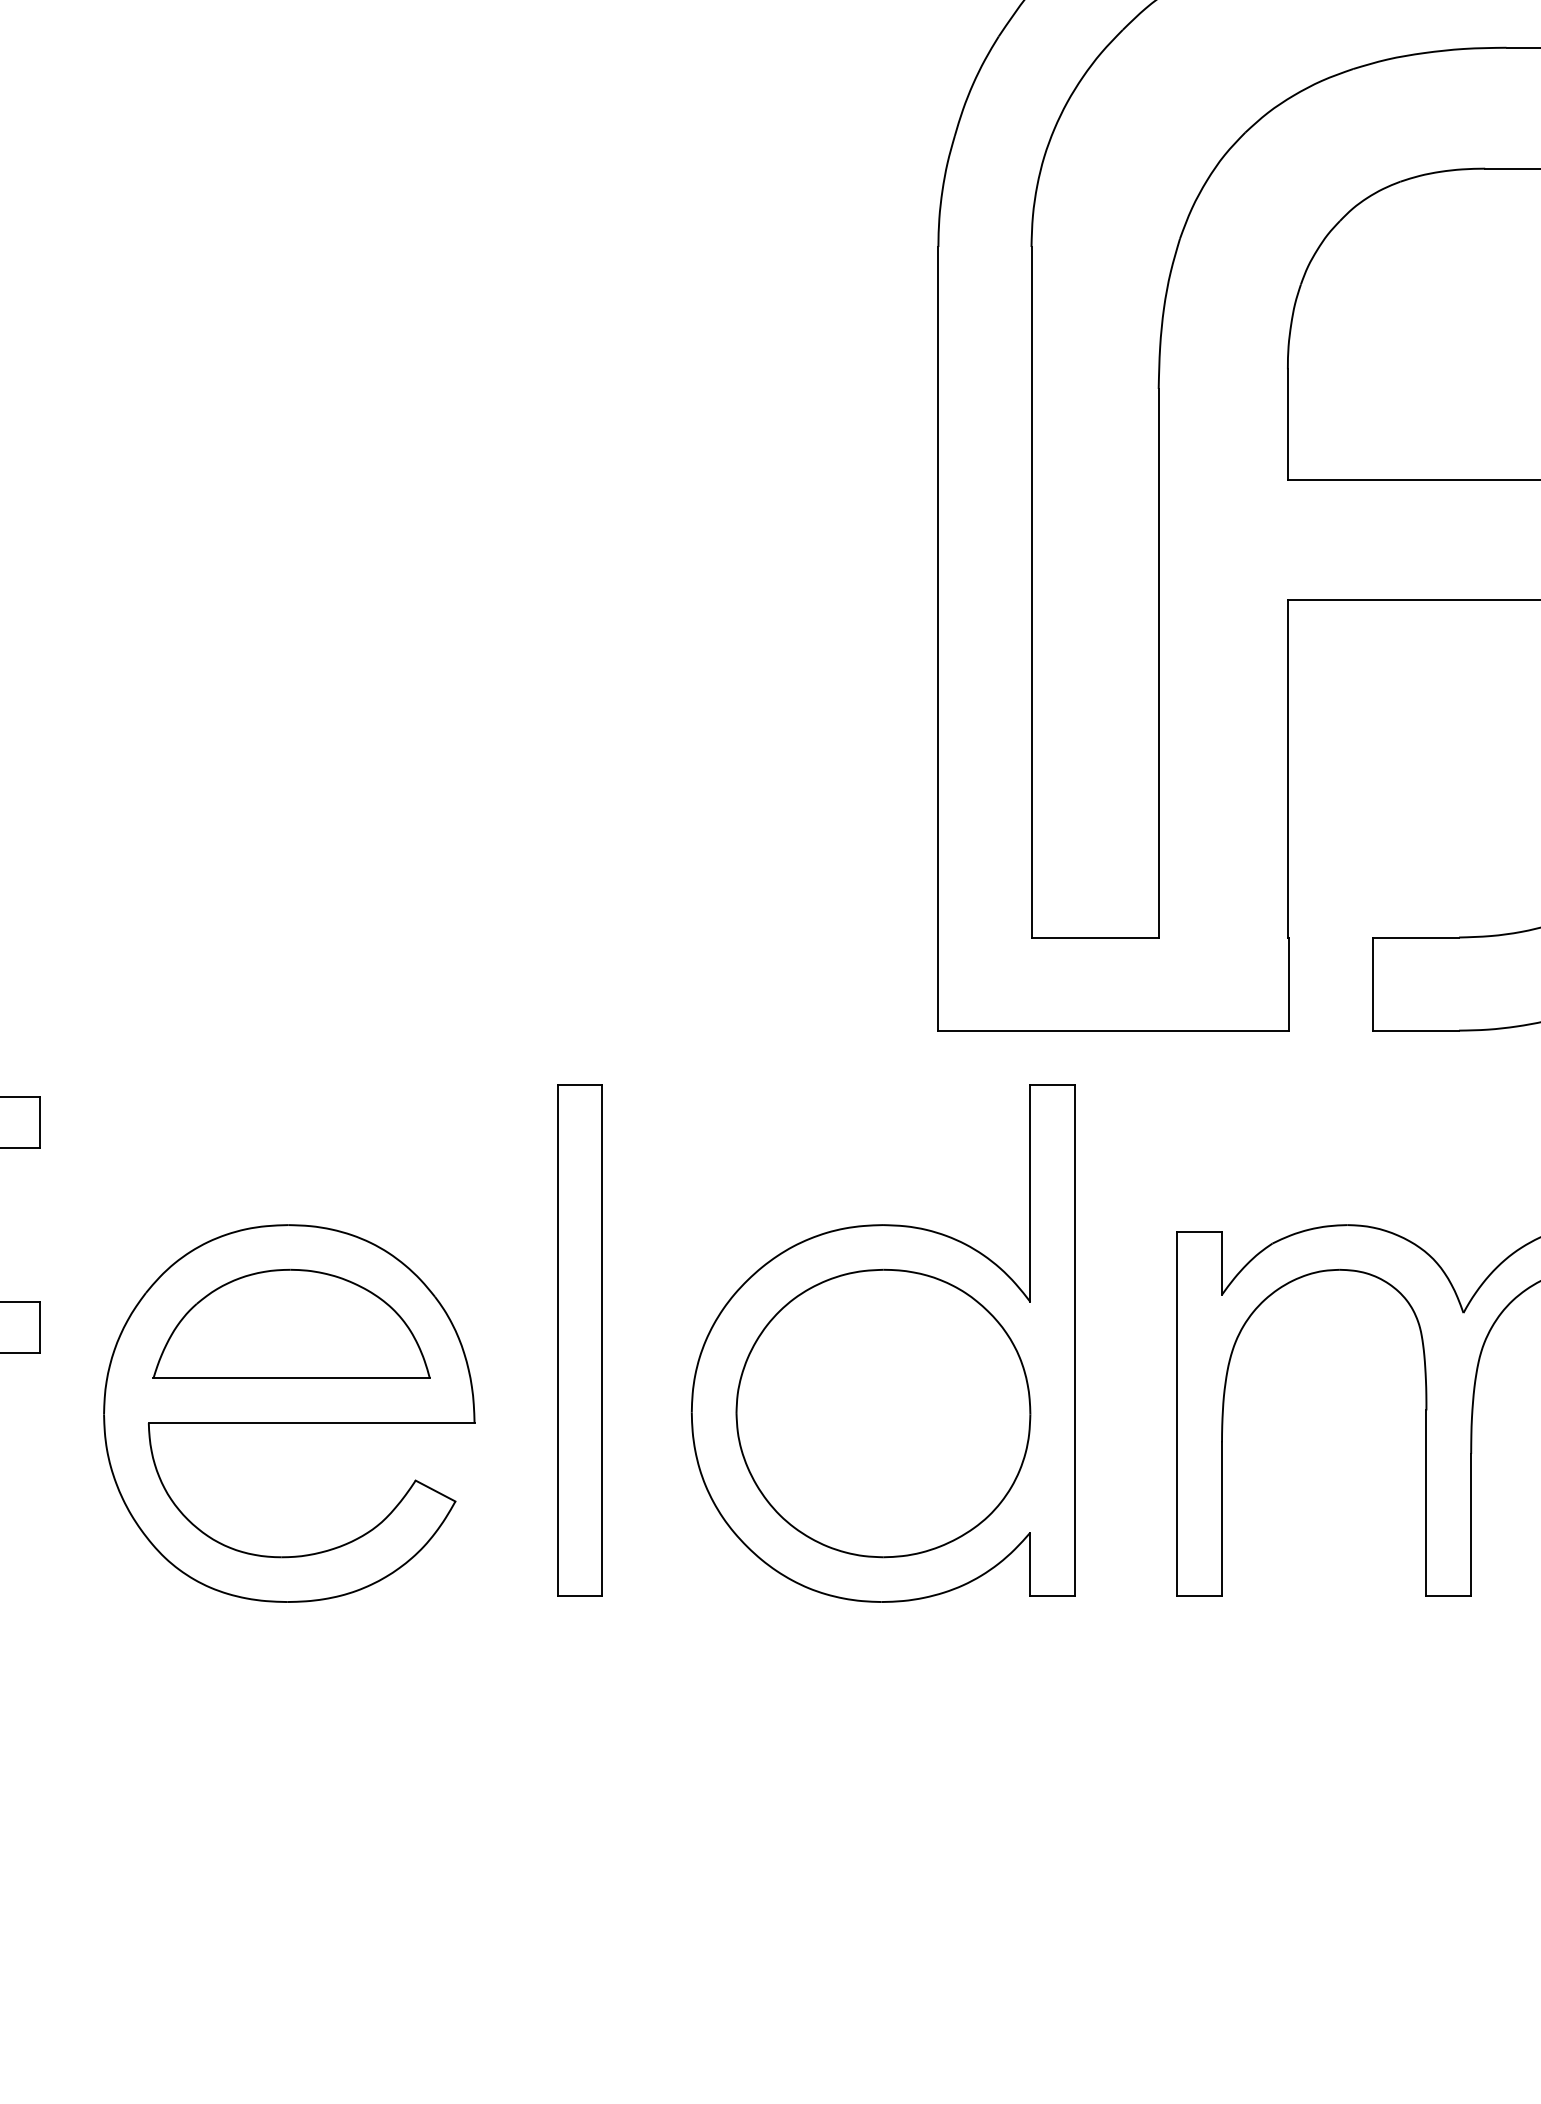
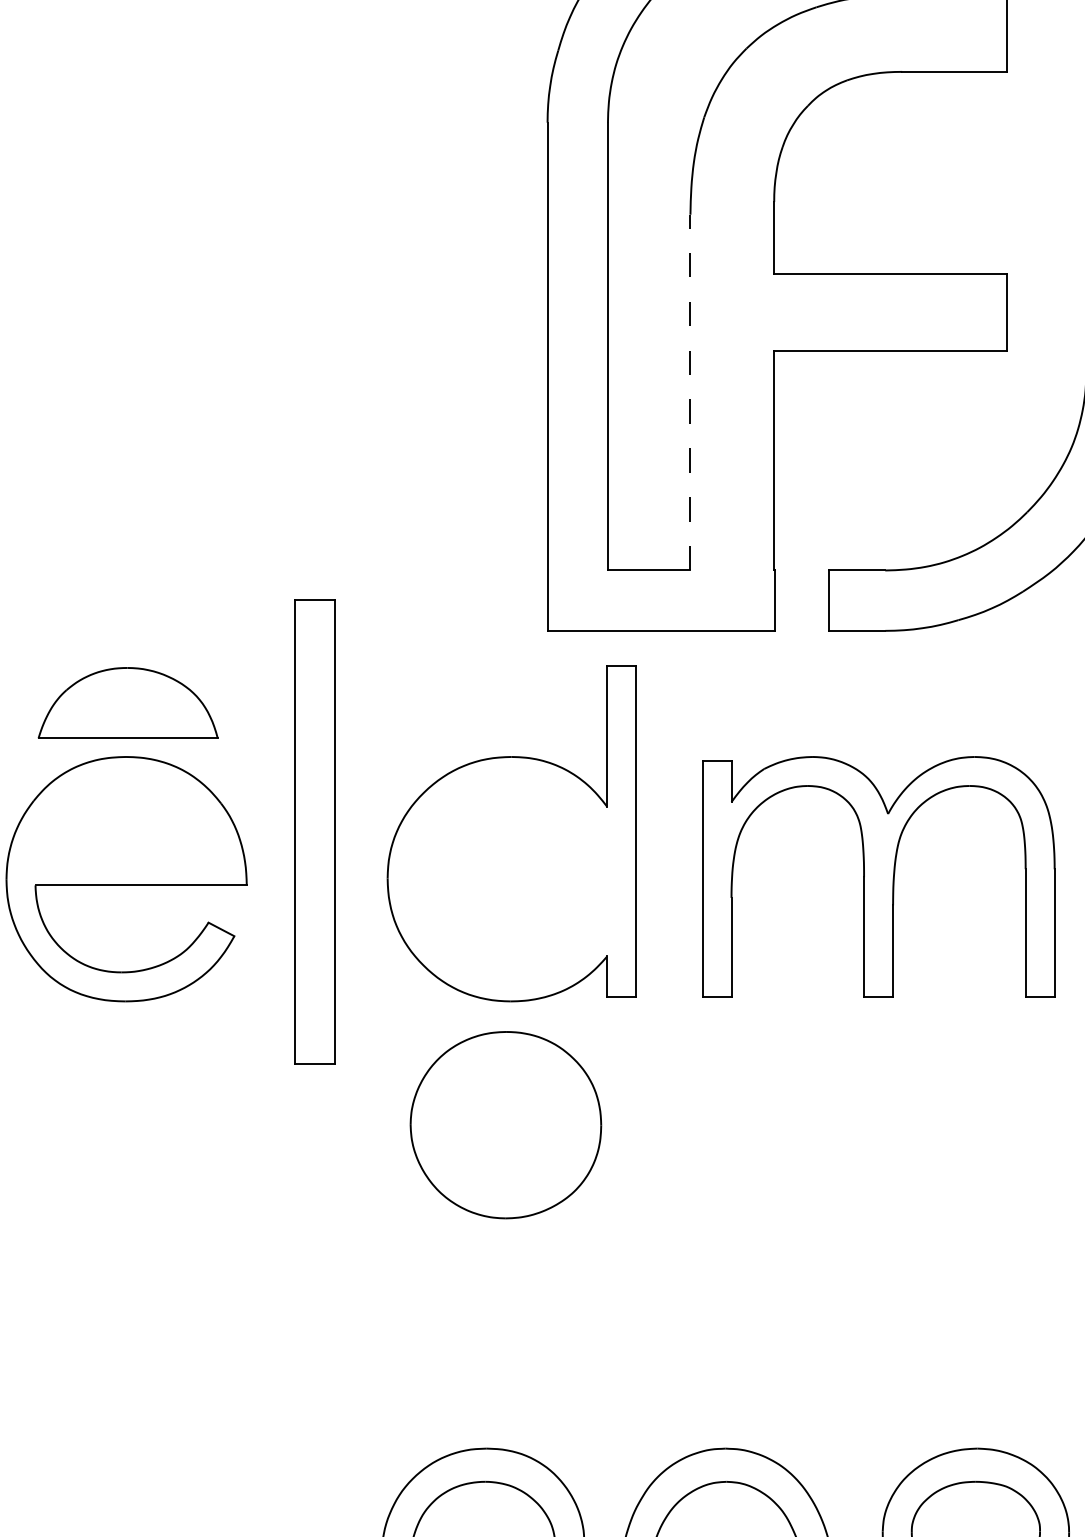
line: (1158, 663) -> (690, 392), solid -> dashed
part: (290, 1323) -> (127, 702), moved
part: (580, 1339) -> (315, 831), size x1.4
part: (882, 1414) -> (505, 1125), moved

